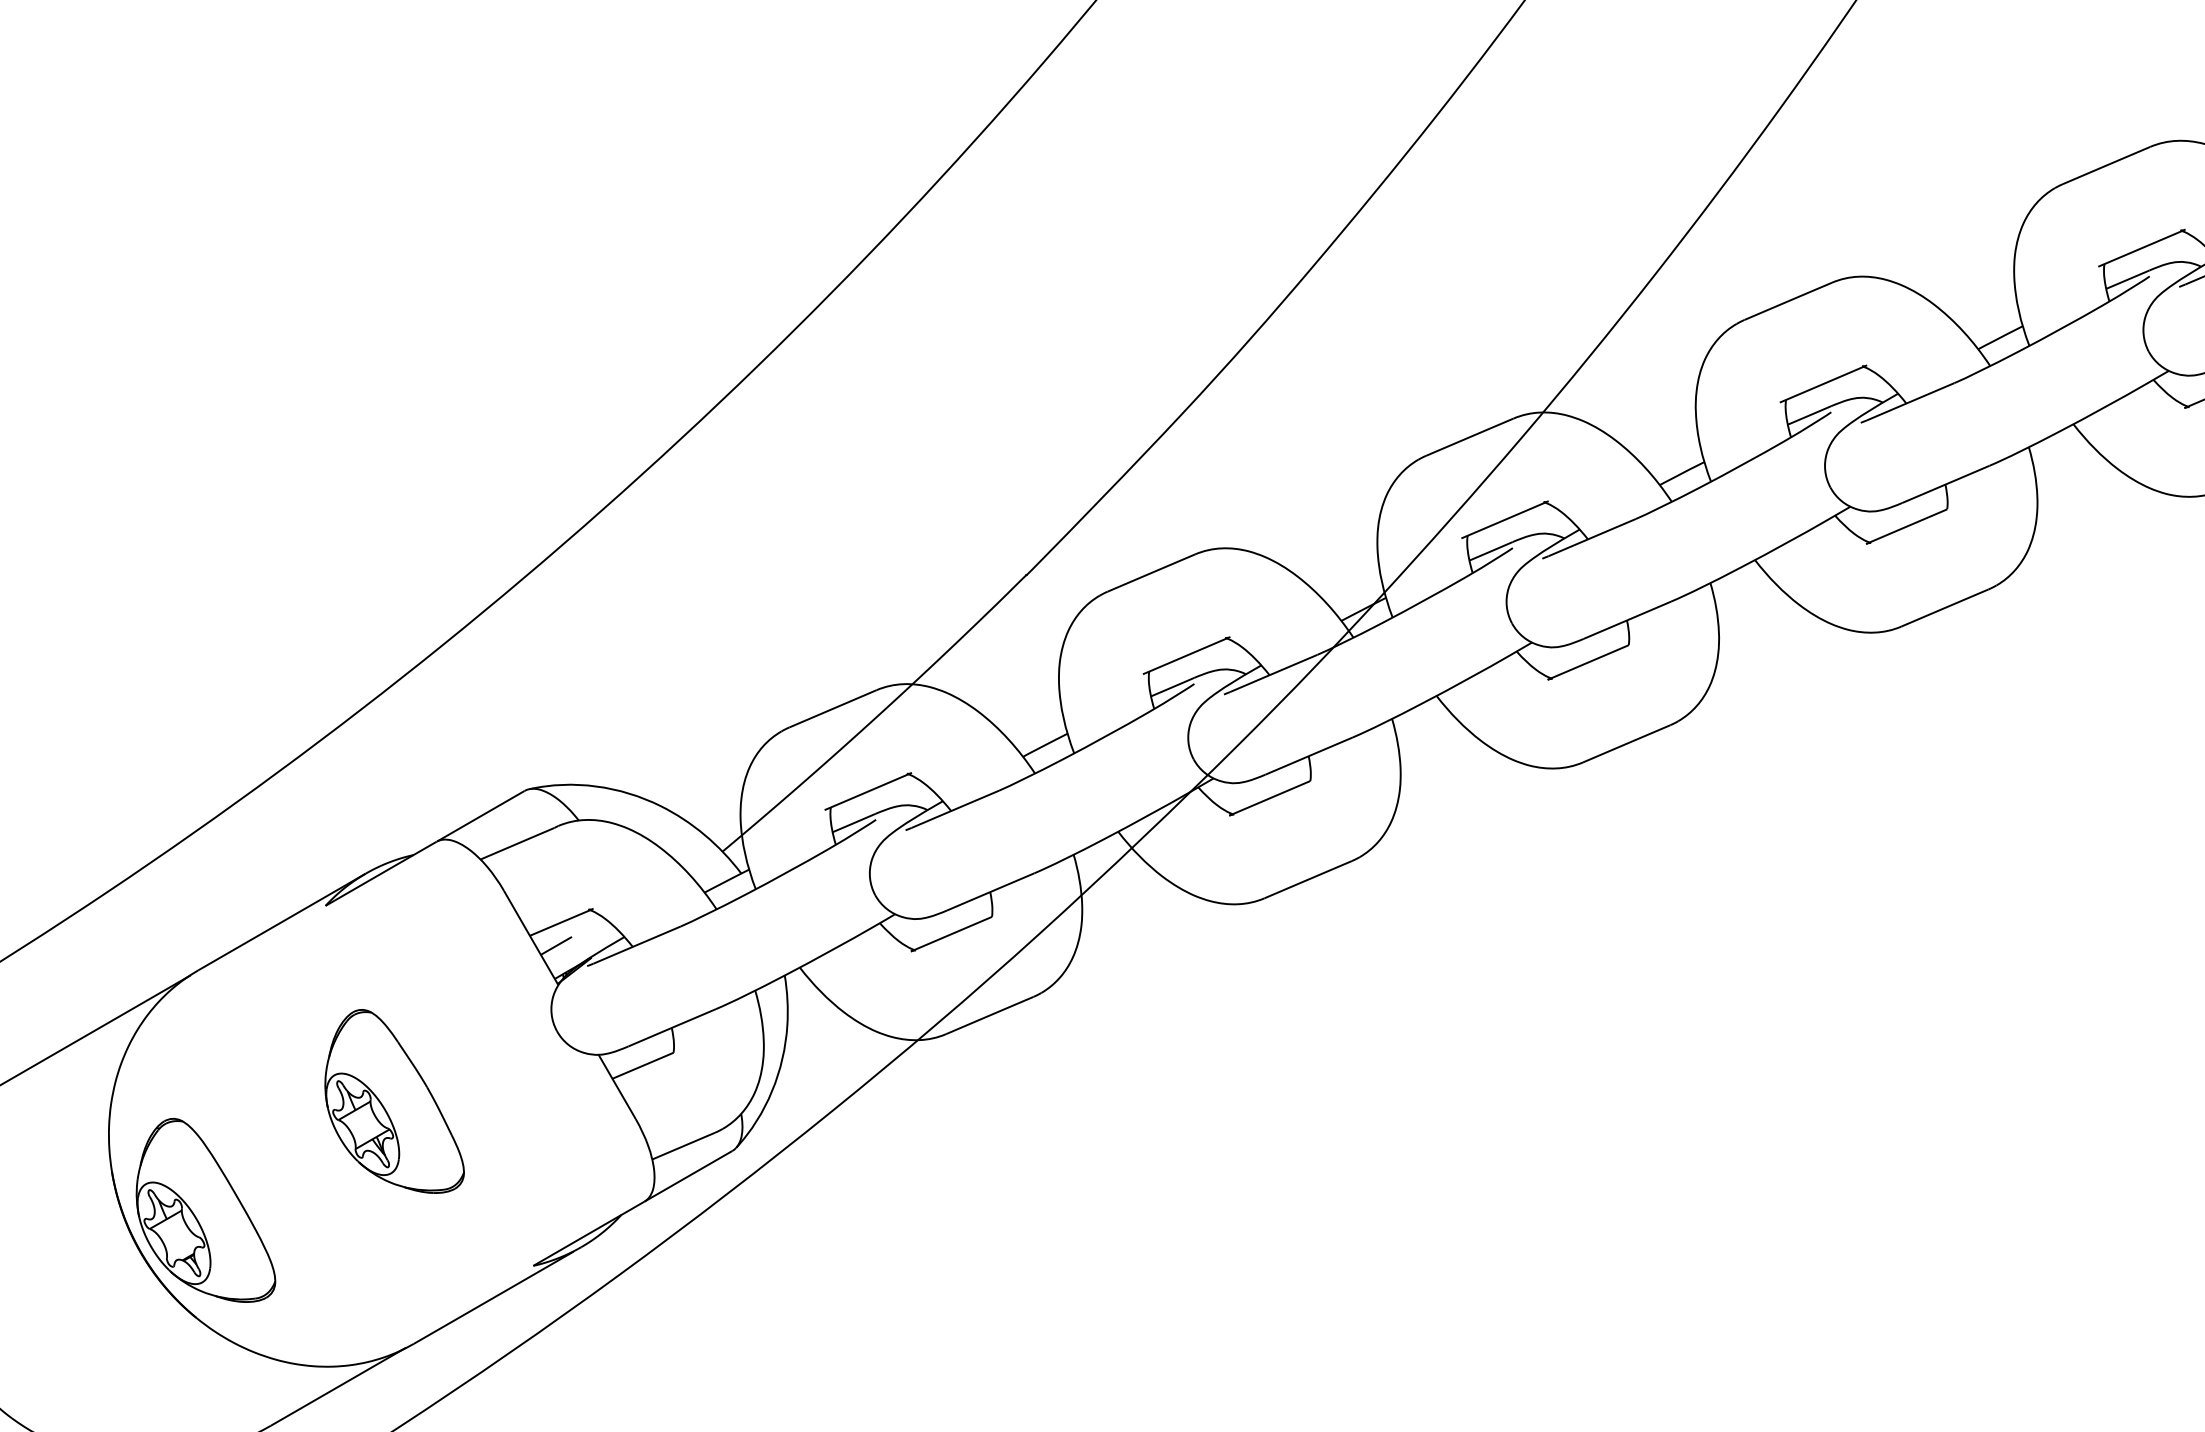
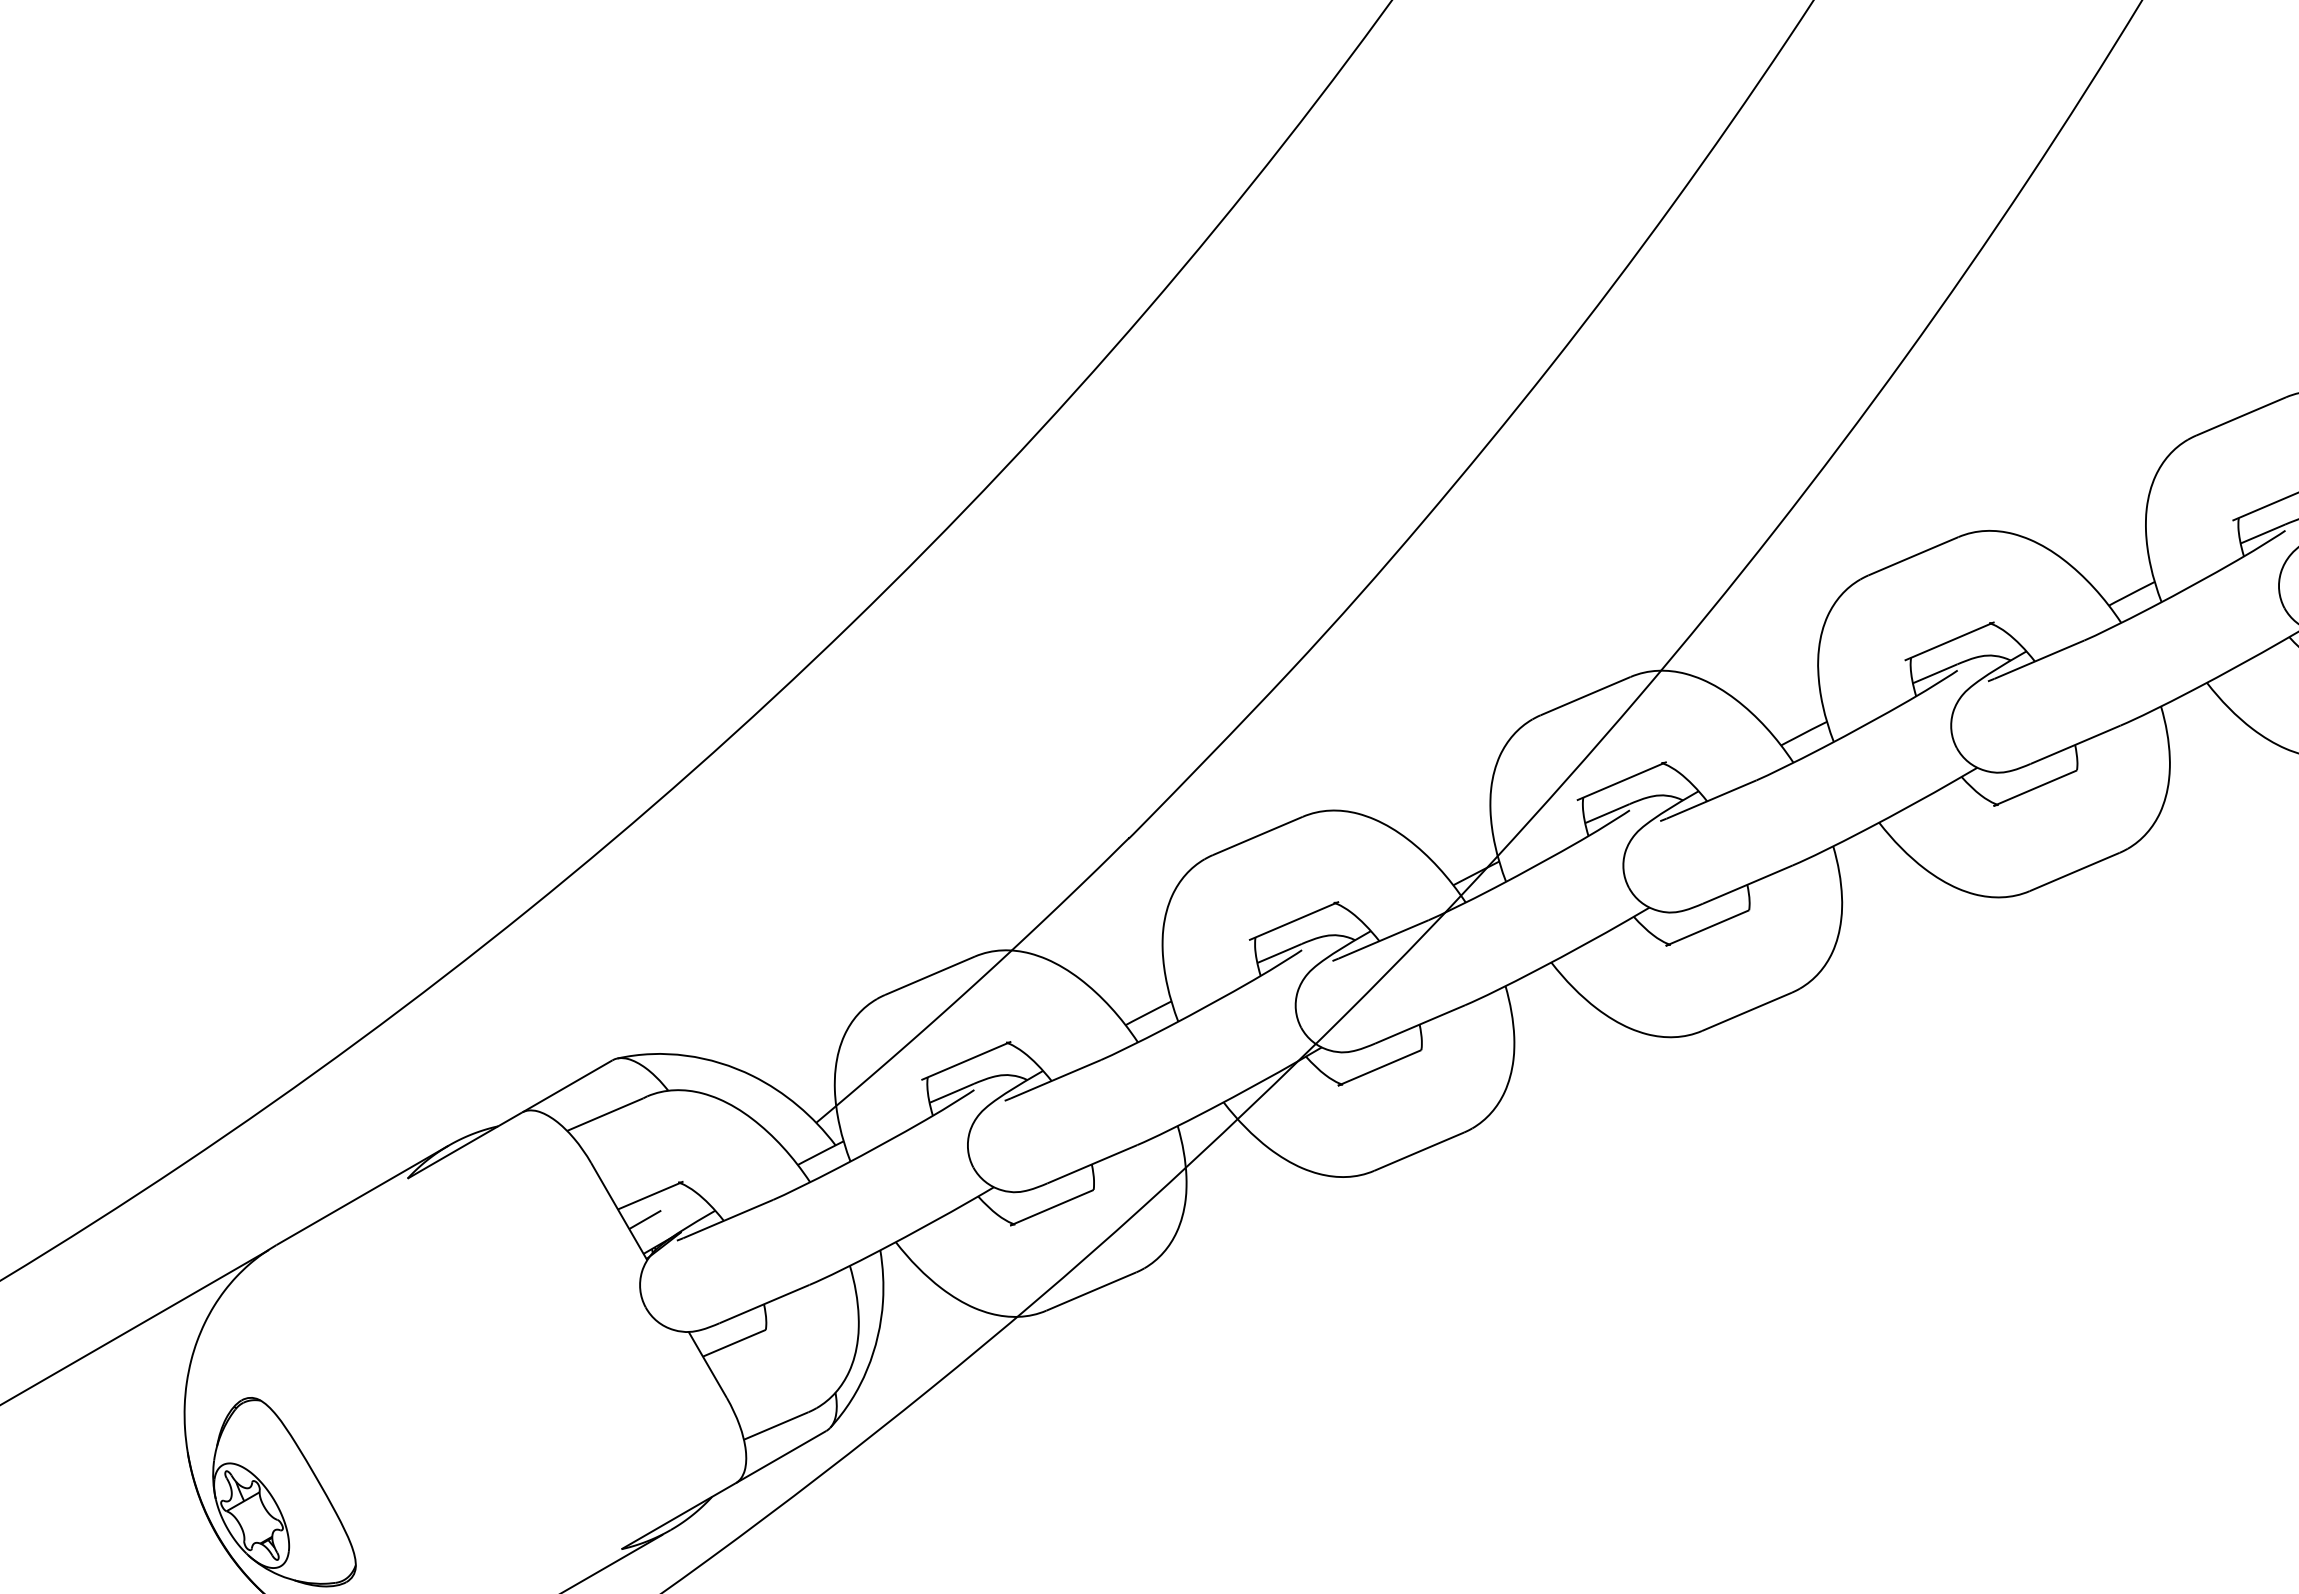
part: (394, 1100) -> (478, 1379), removed

